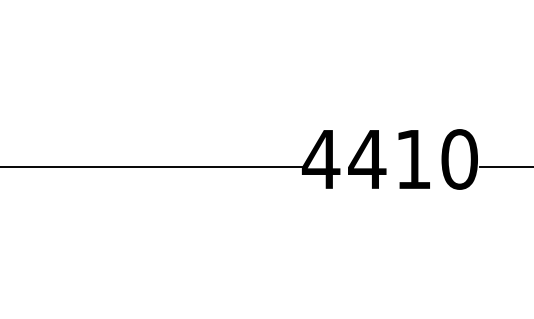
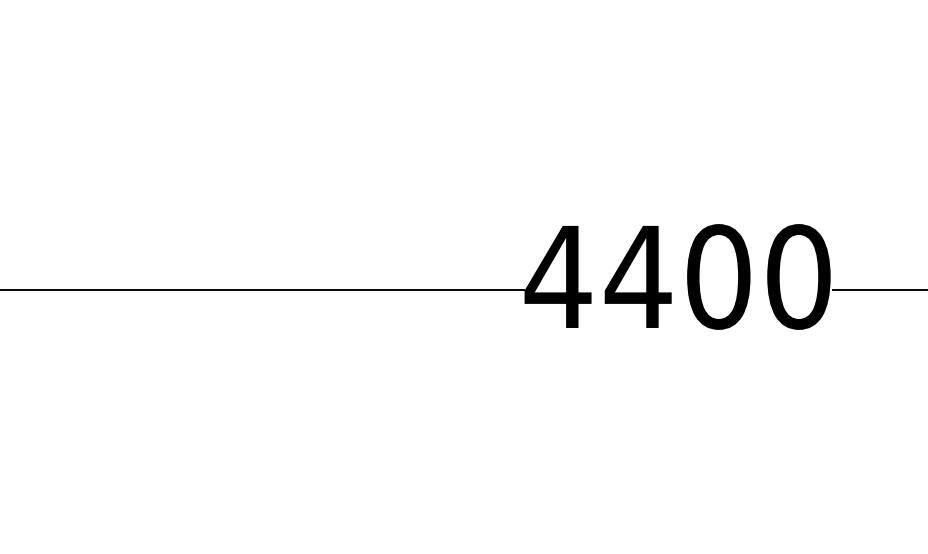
text: (413, 159) -> (718, 277), 4410 -> 4400

